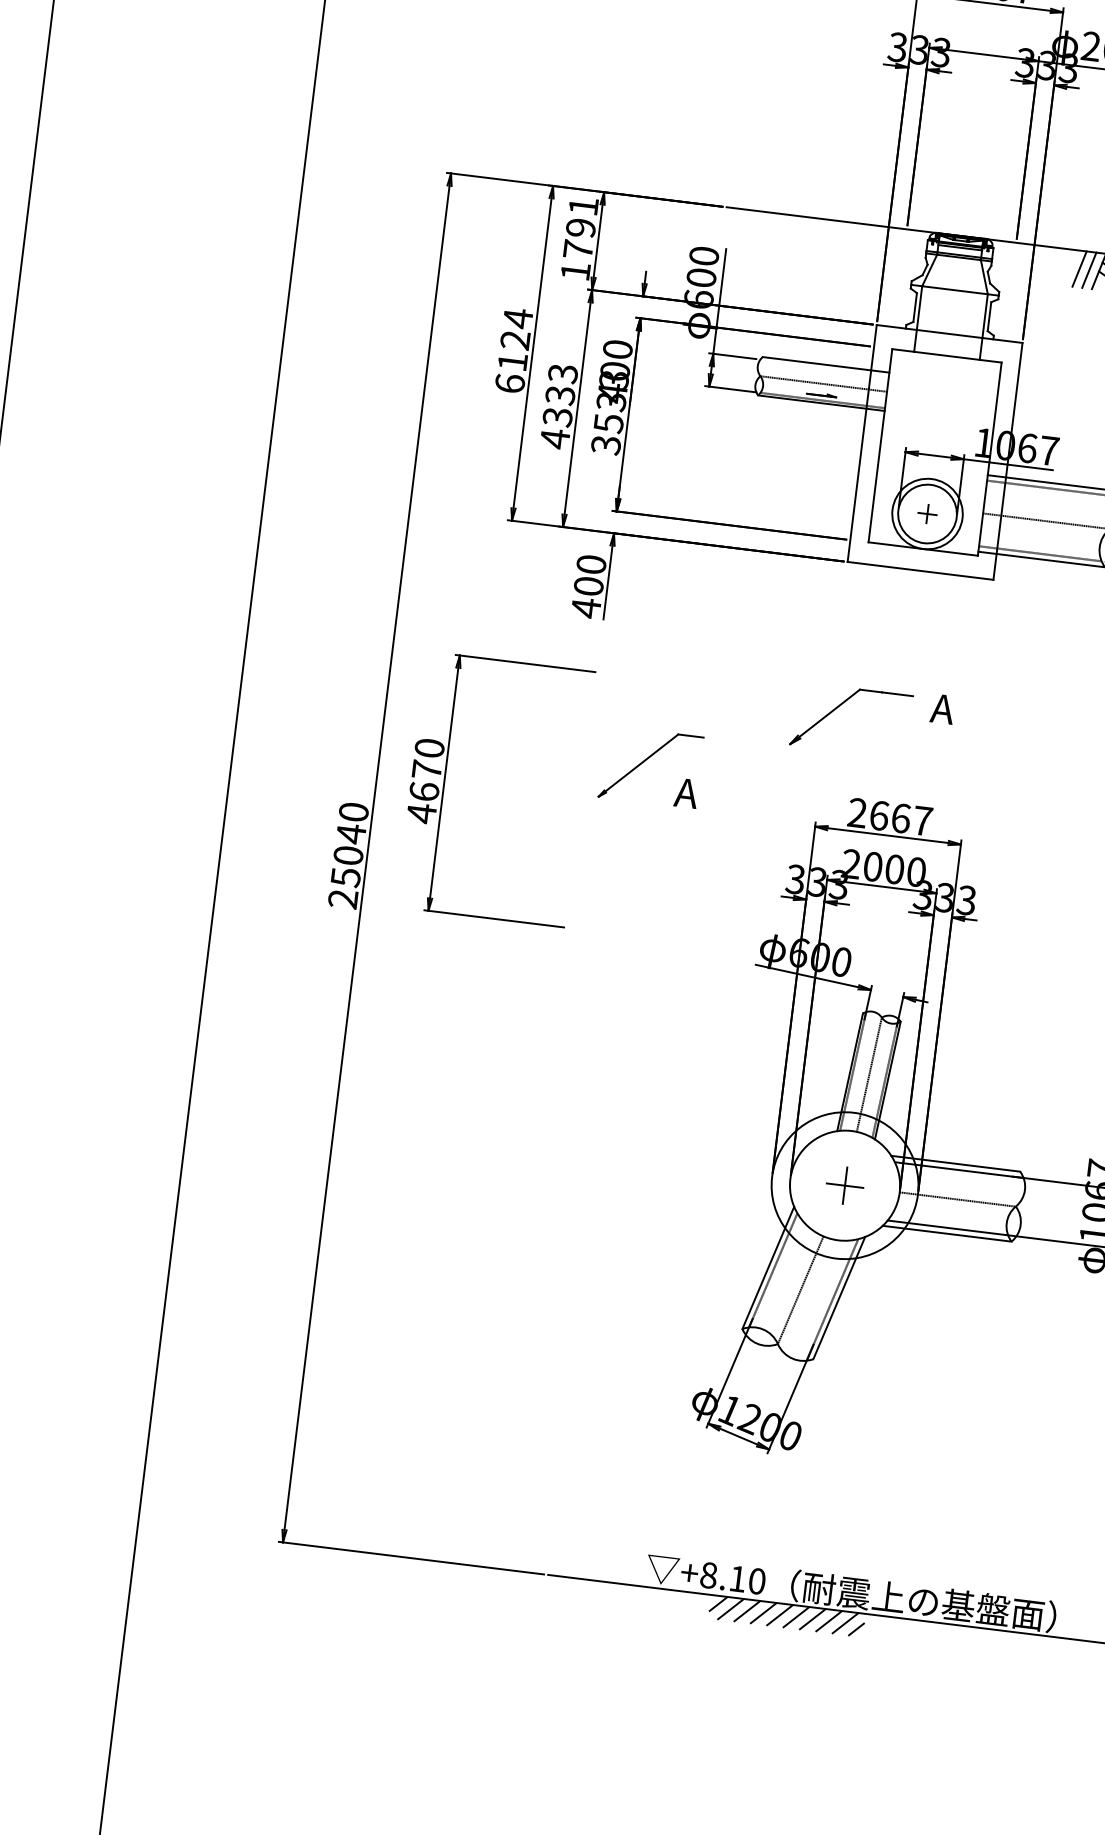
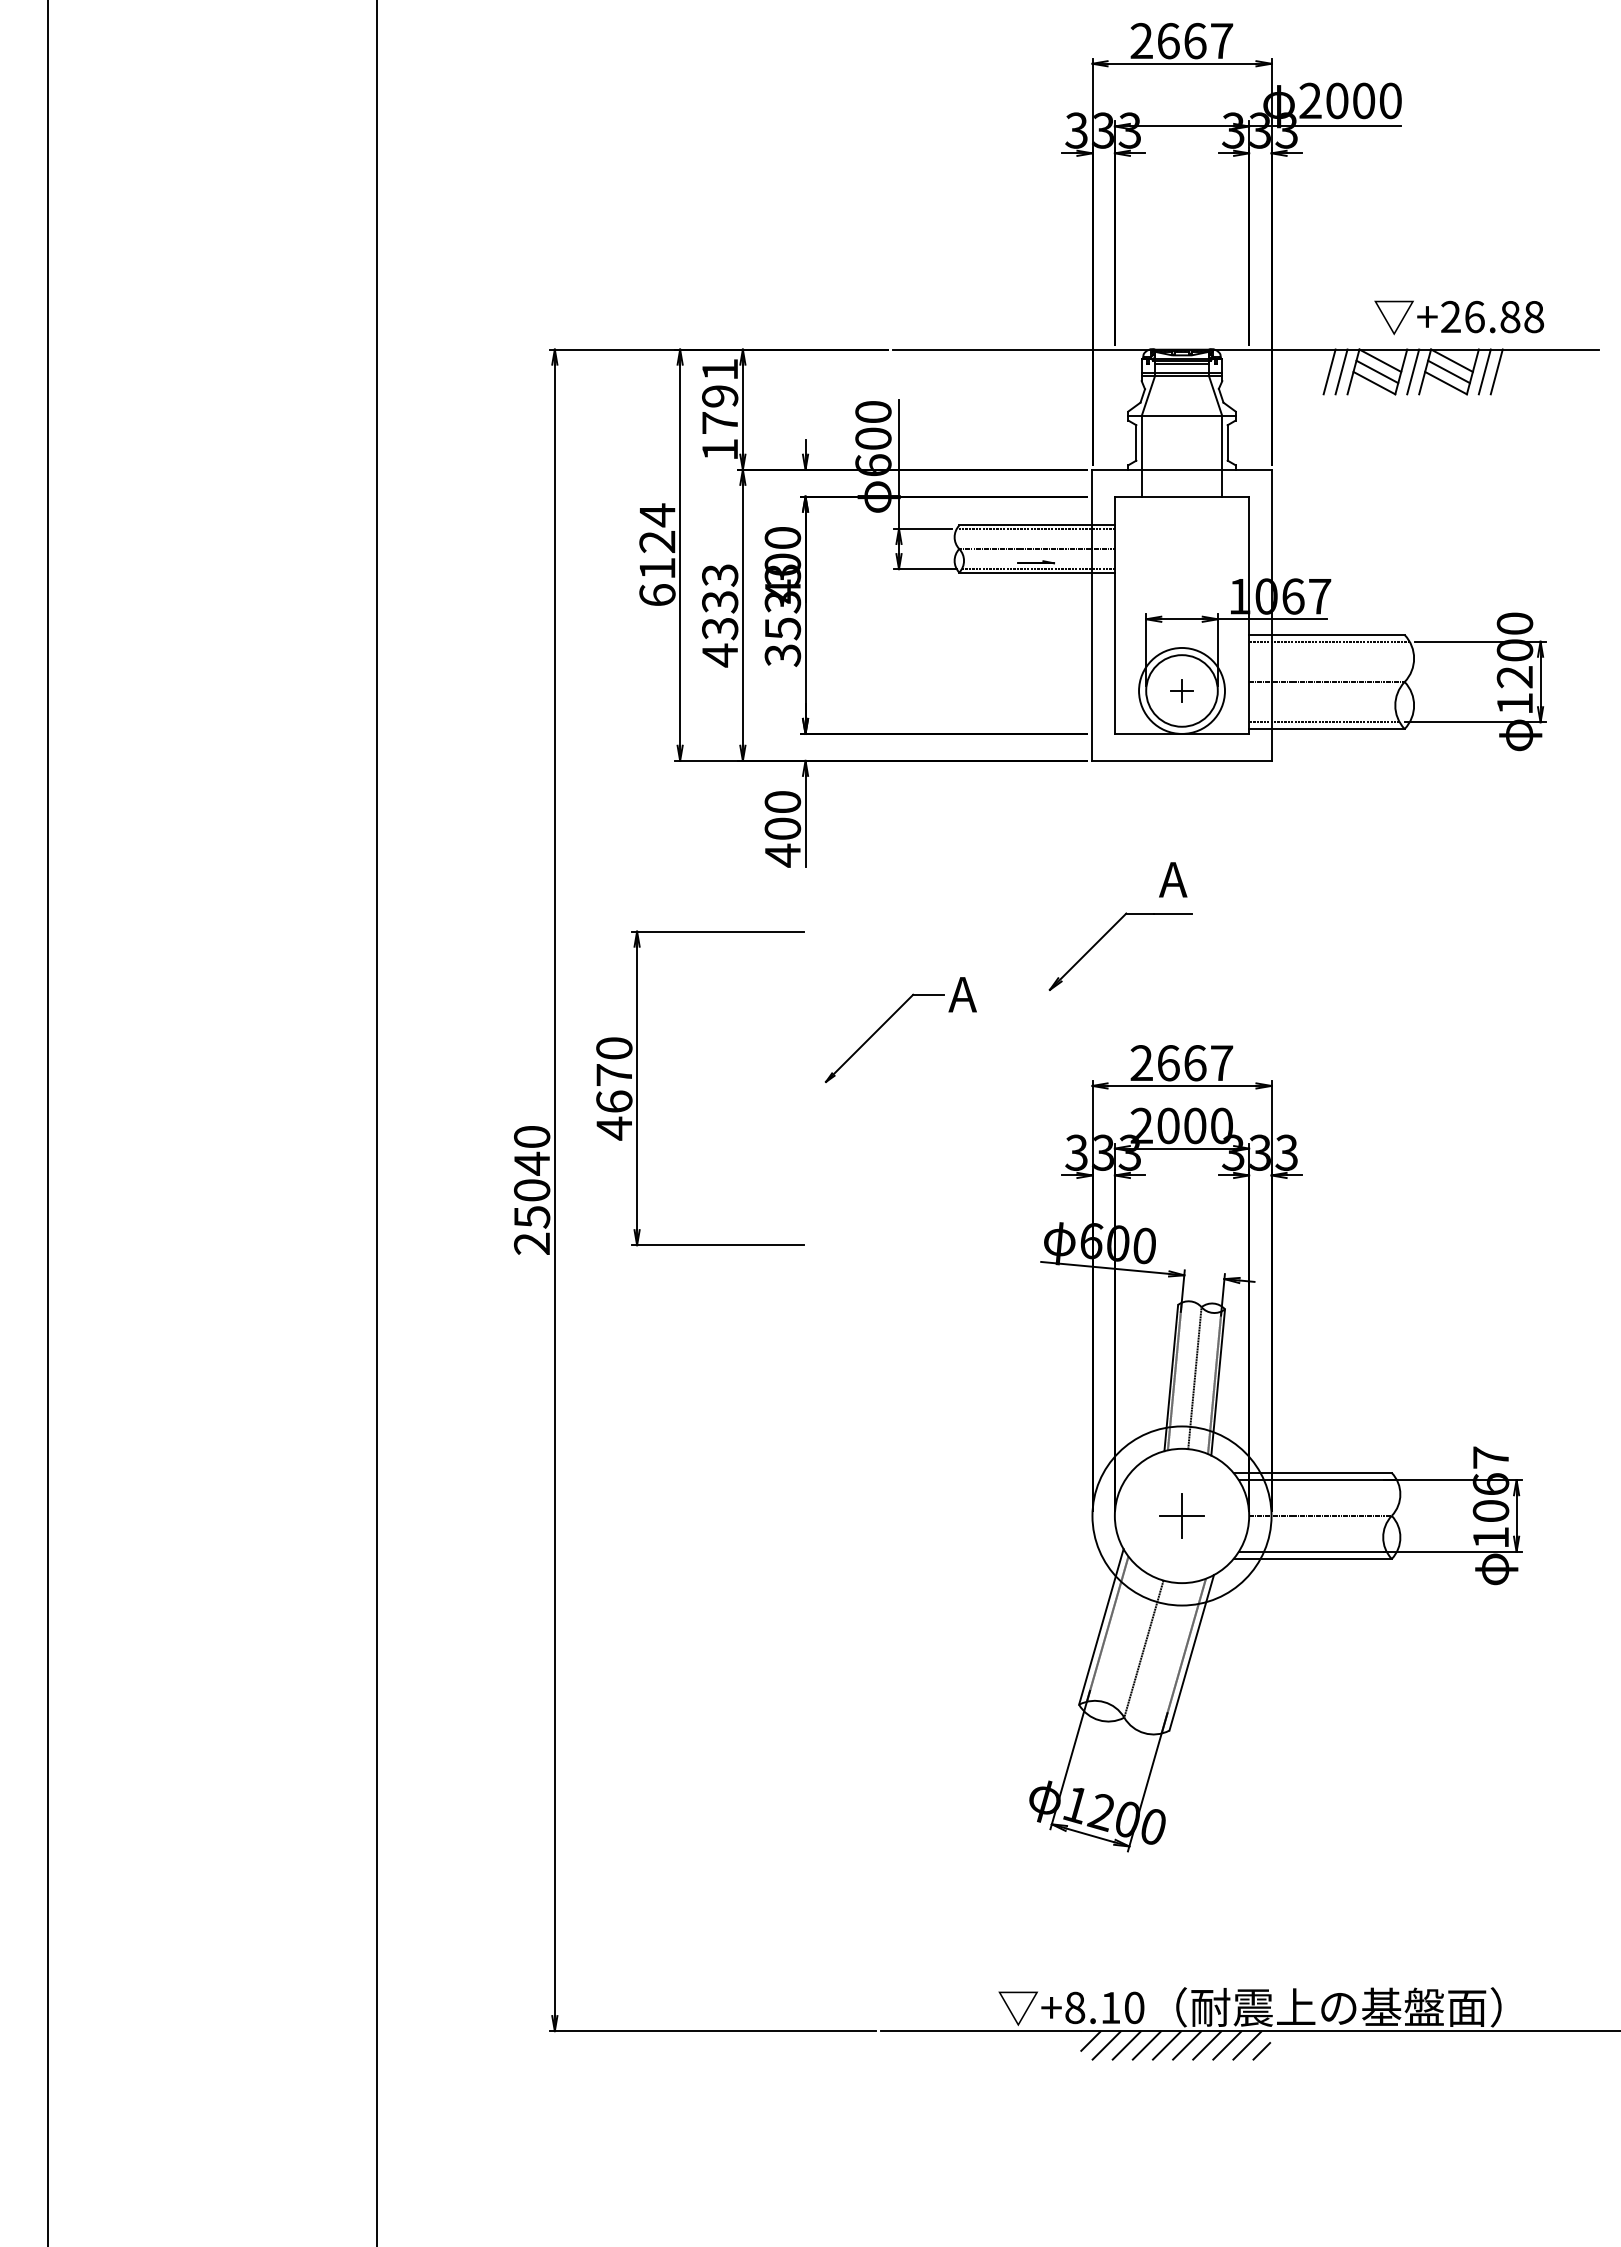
line: (824, 367) -> (1035, 528), added
text: (942, 708) -> (1173, 879), moved
text: (686, 793) -> (962, 994), moved

